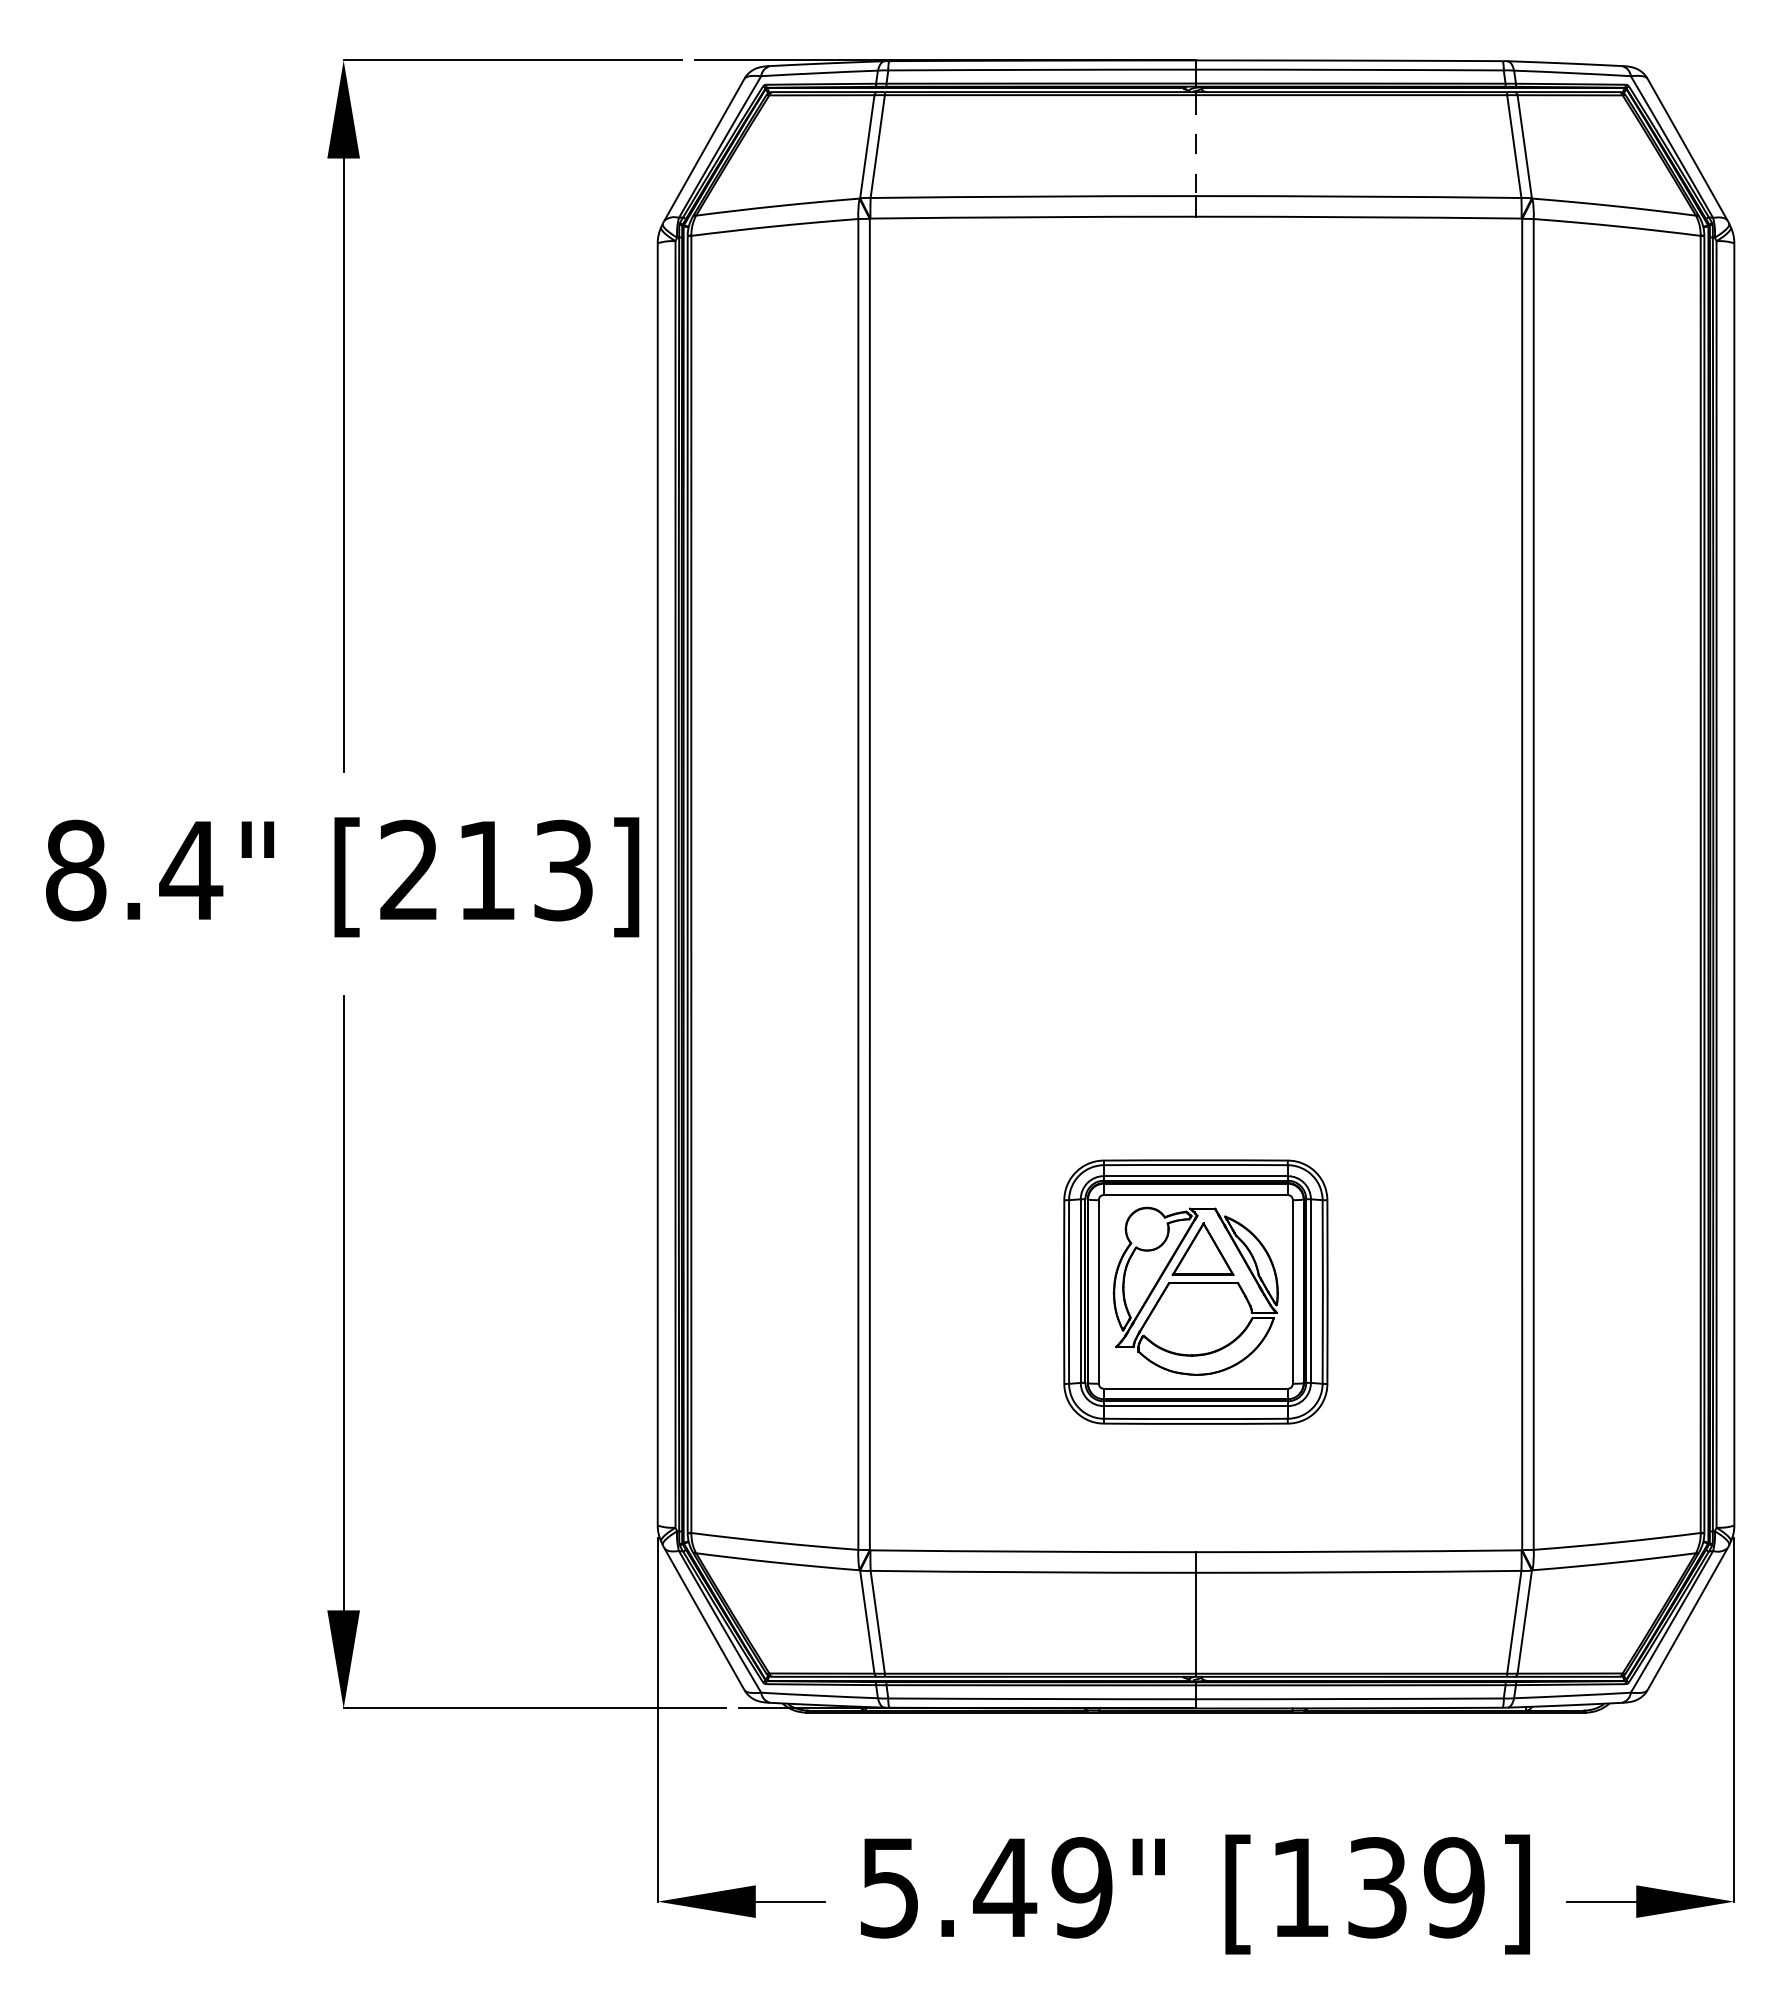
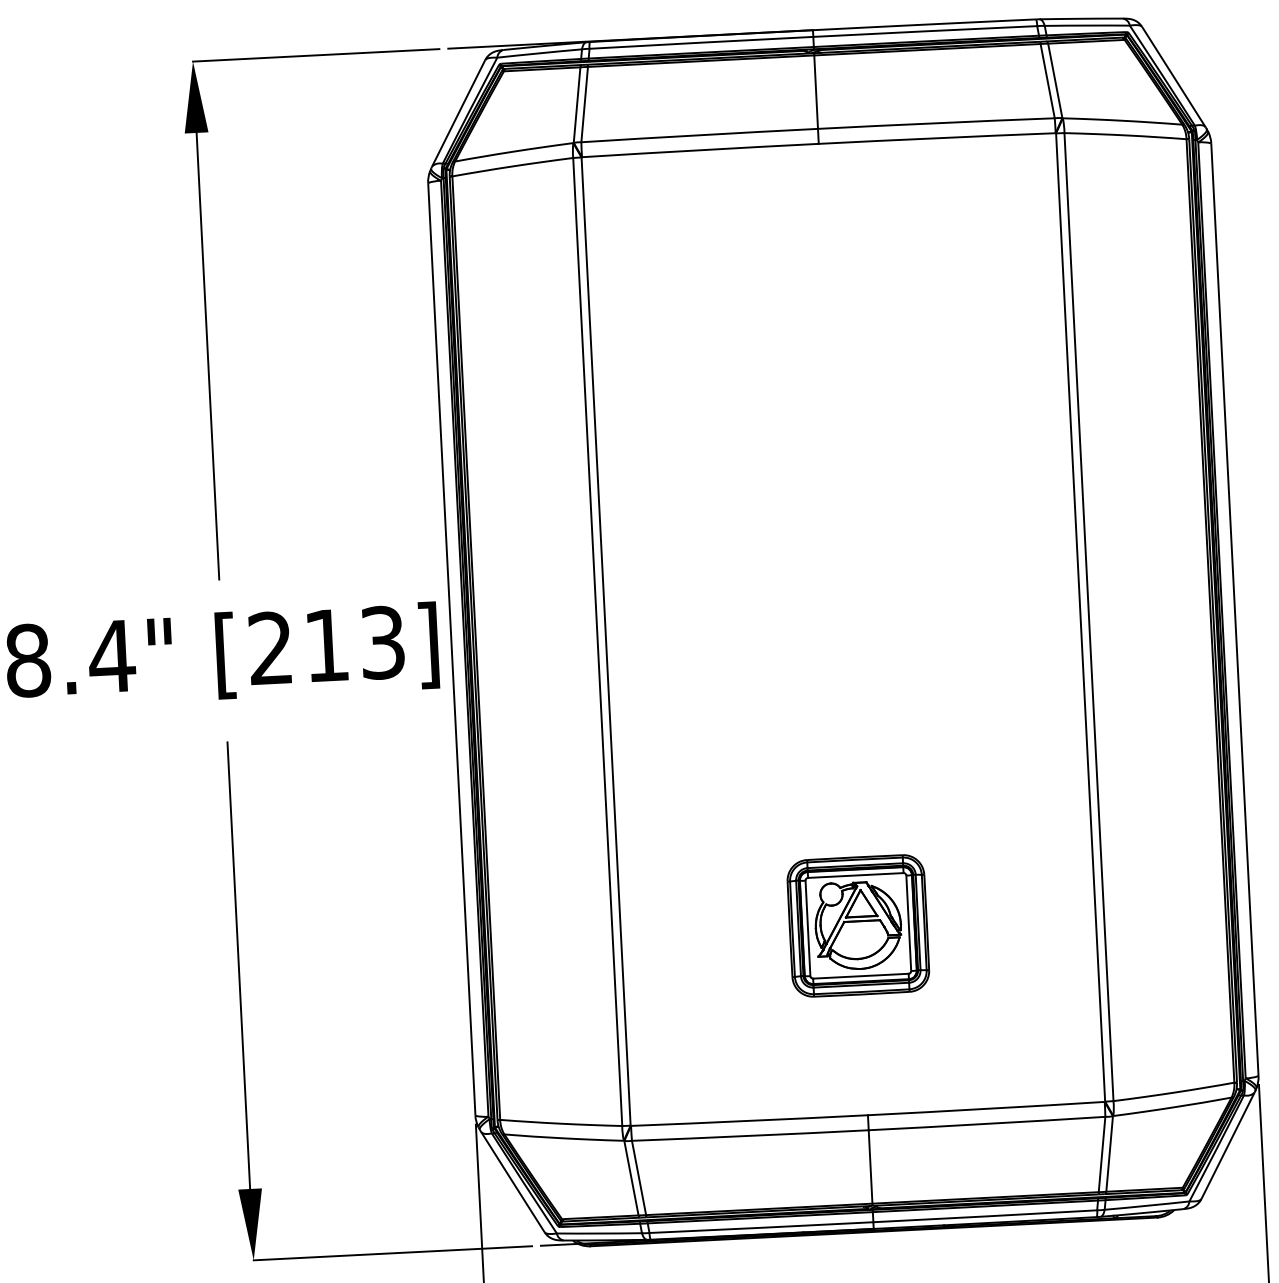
line: (1196, 146) -> (816, 92), dashed -> solid
part: (1196, 1291) -> (858, 925), size x0.71

